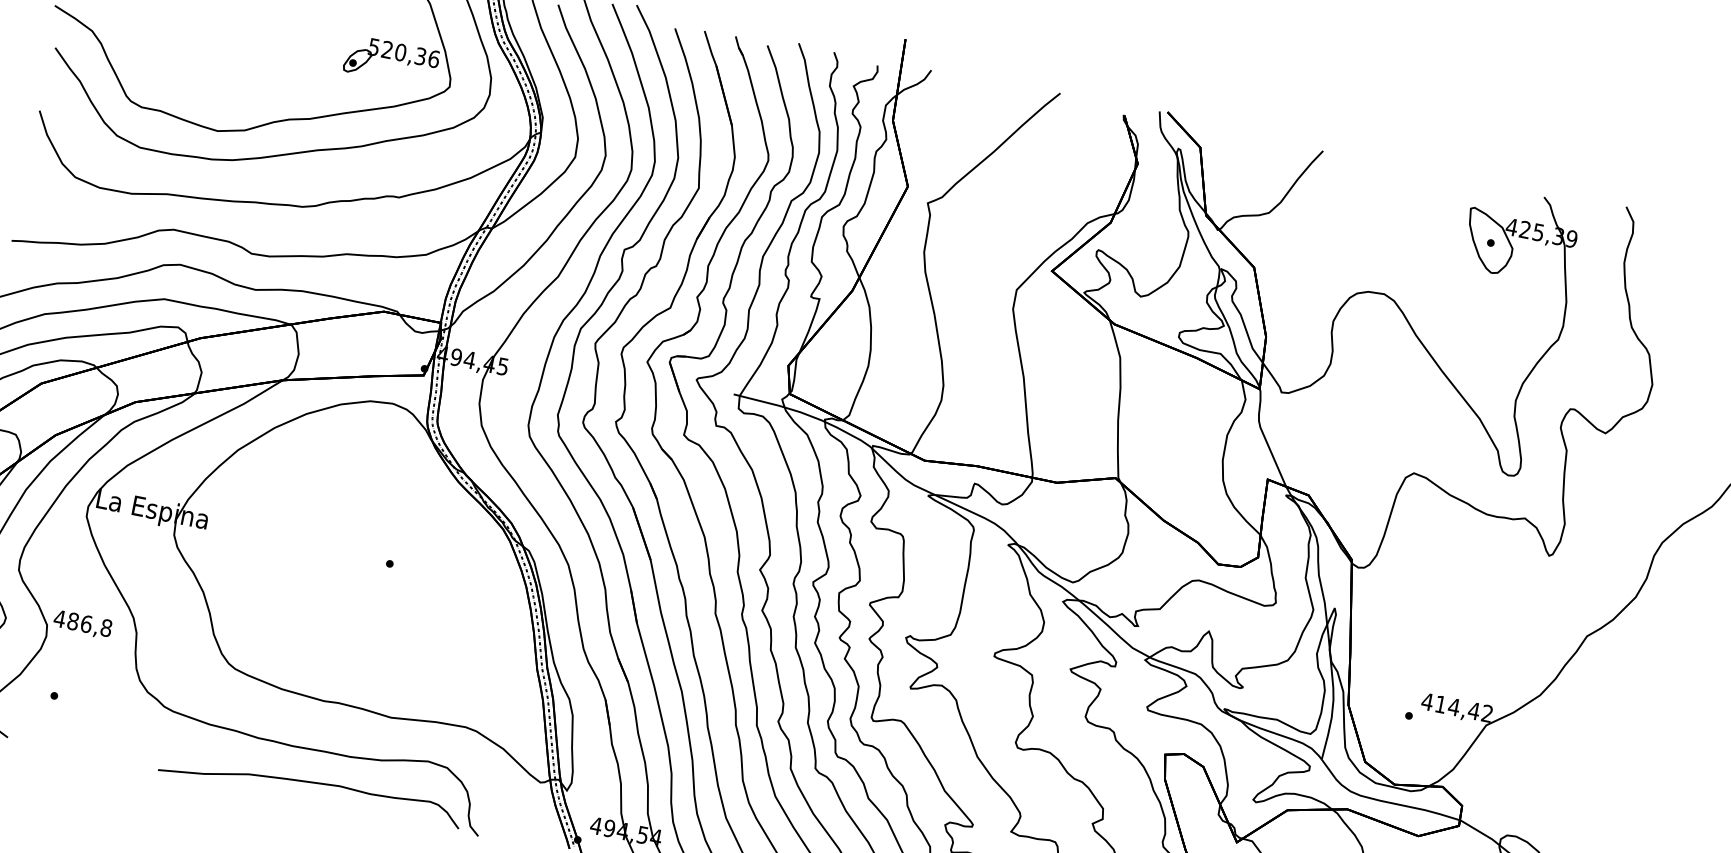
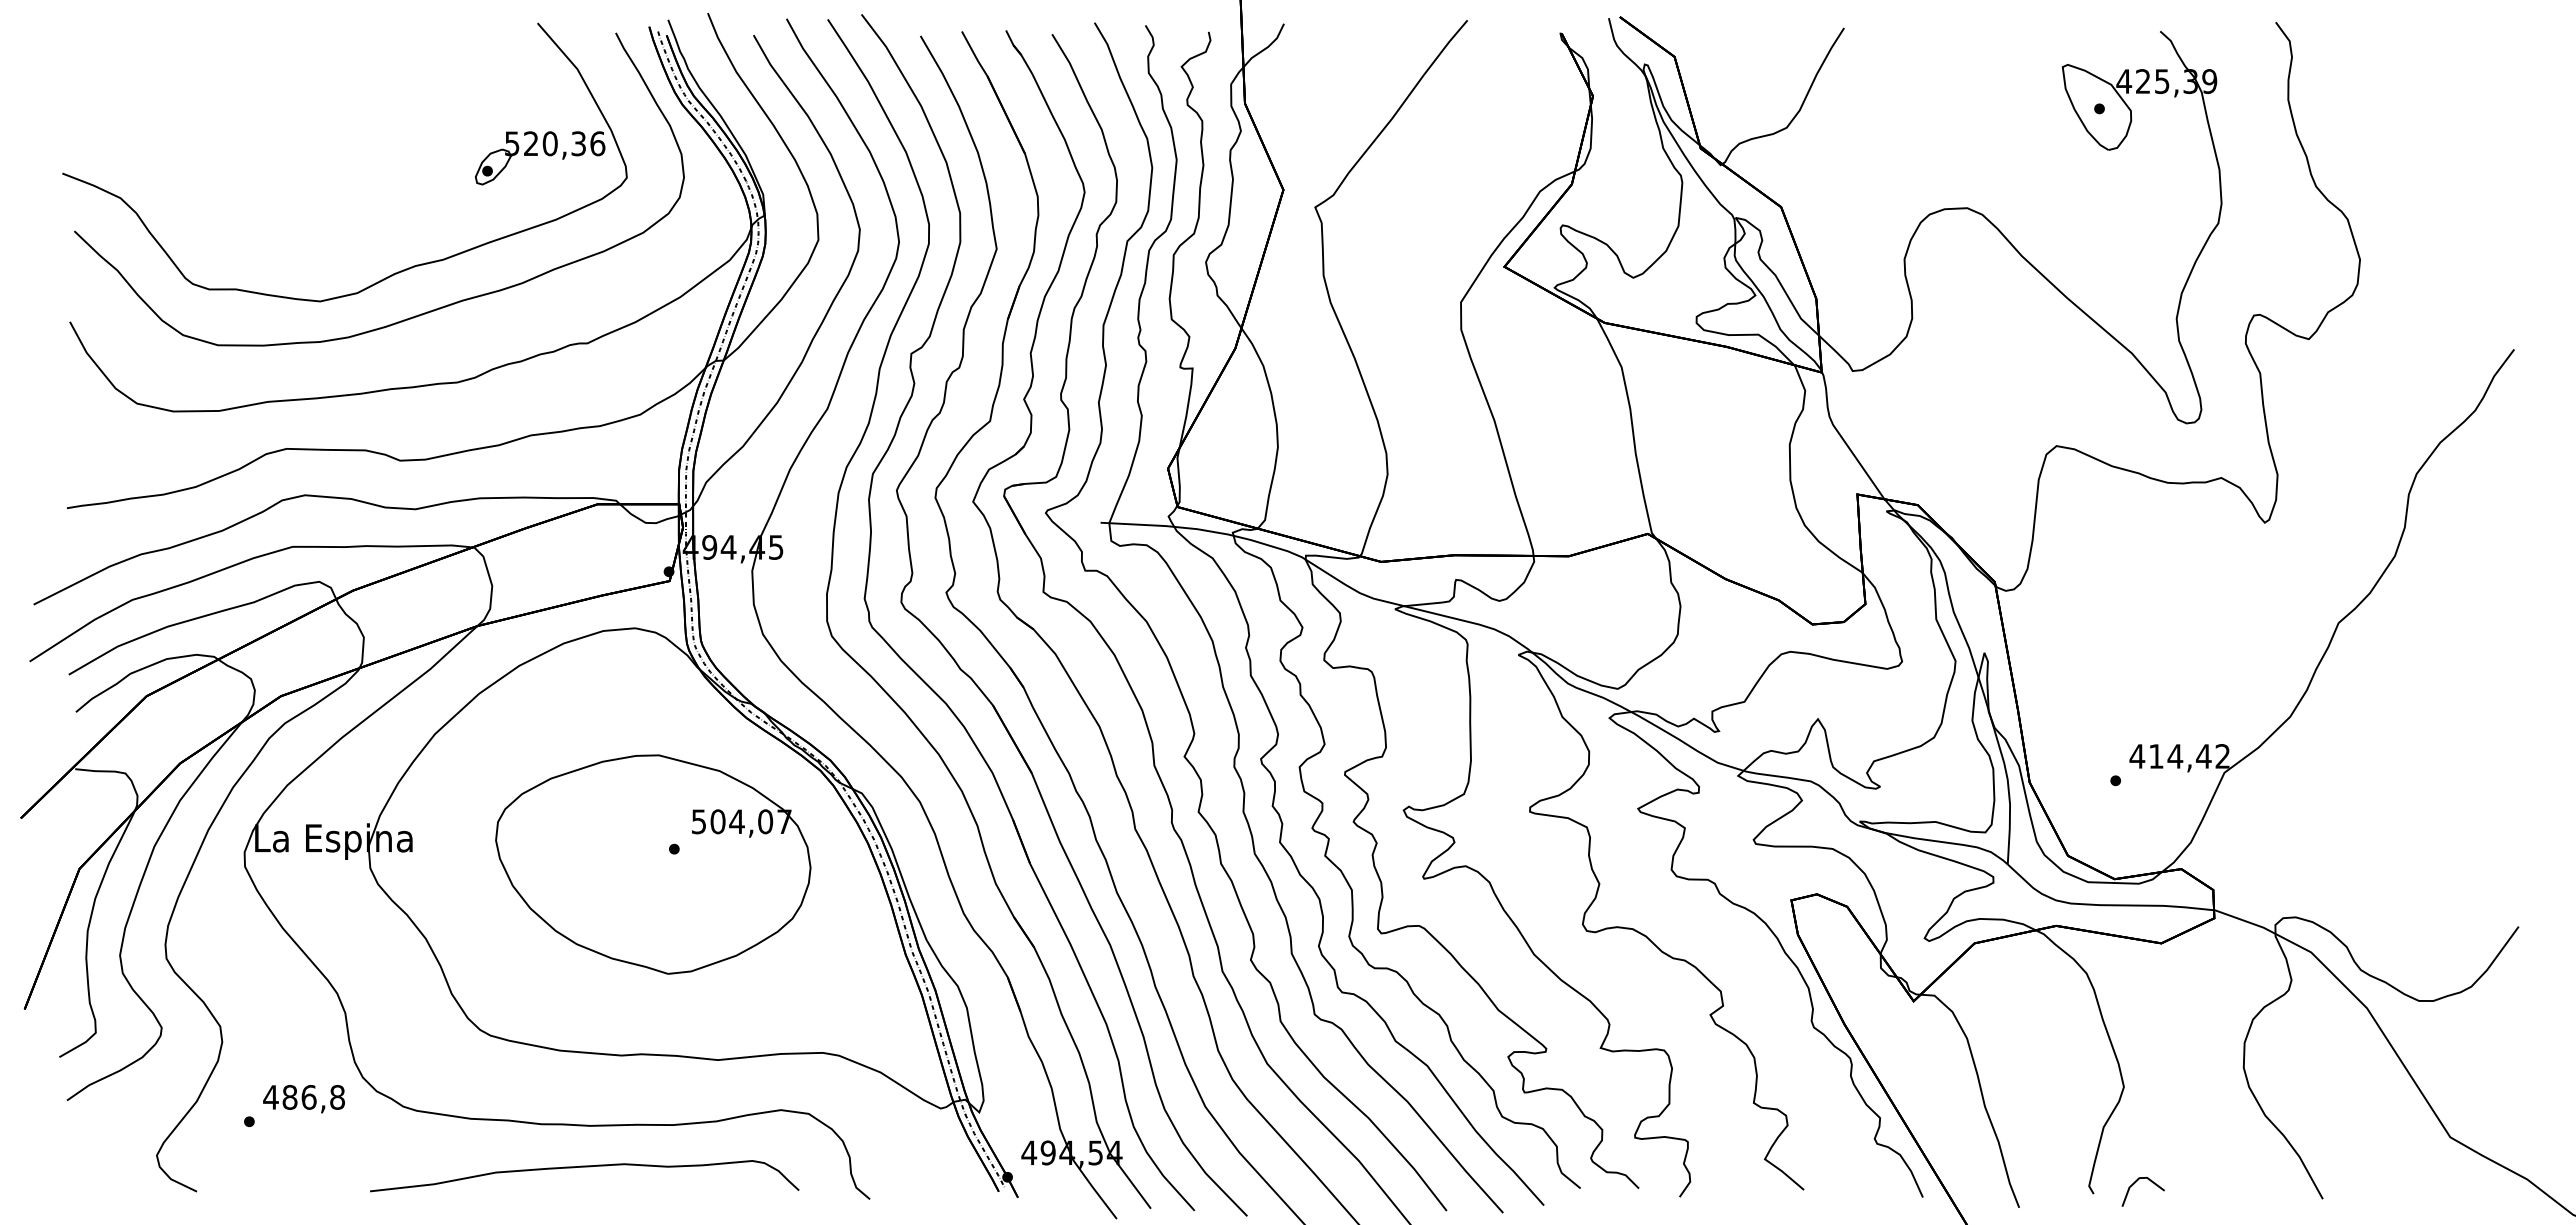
part: (373, 571) -> (653, 864), added
text: (82, 624) -> (303, 1099), moved
curve: (311, 783) -> (584, 1167), moved

